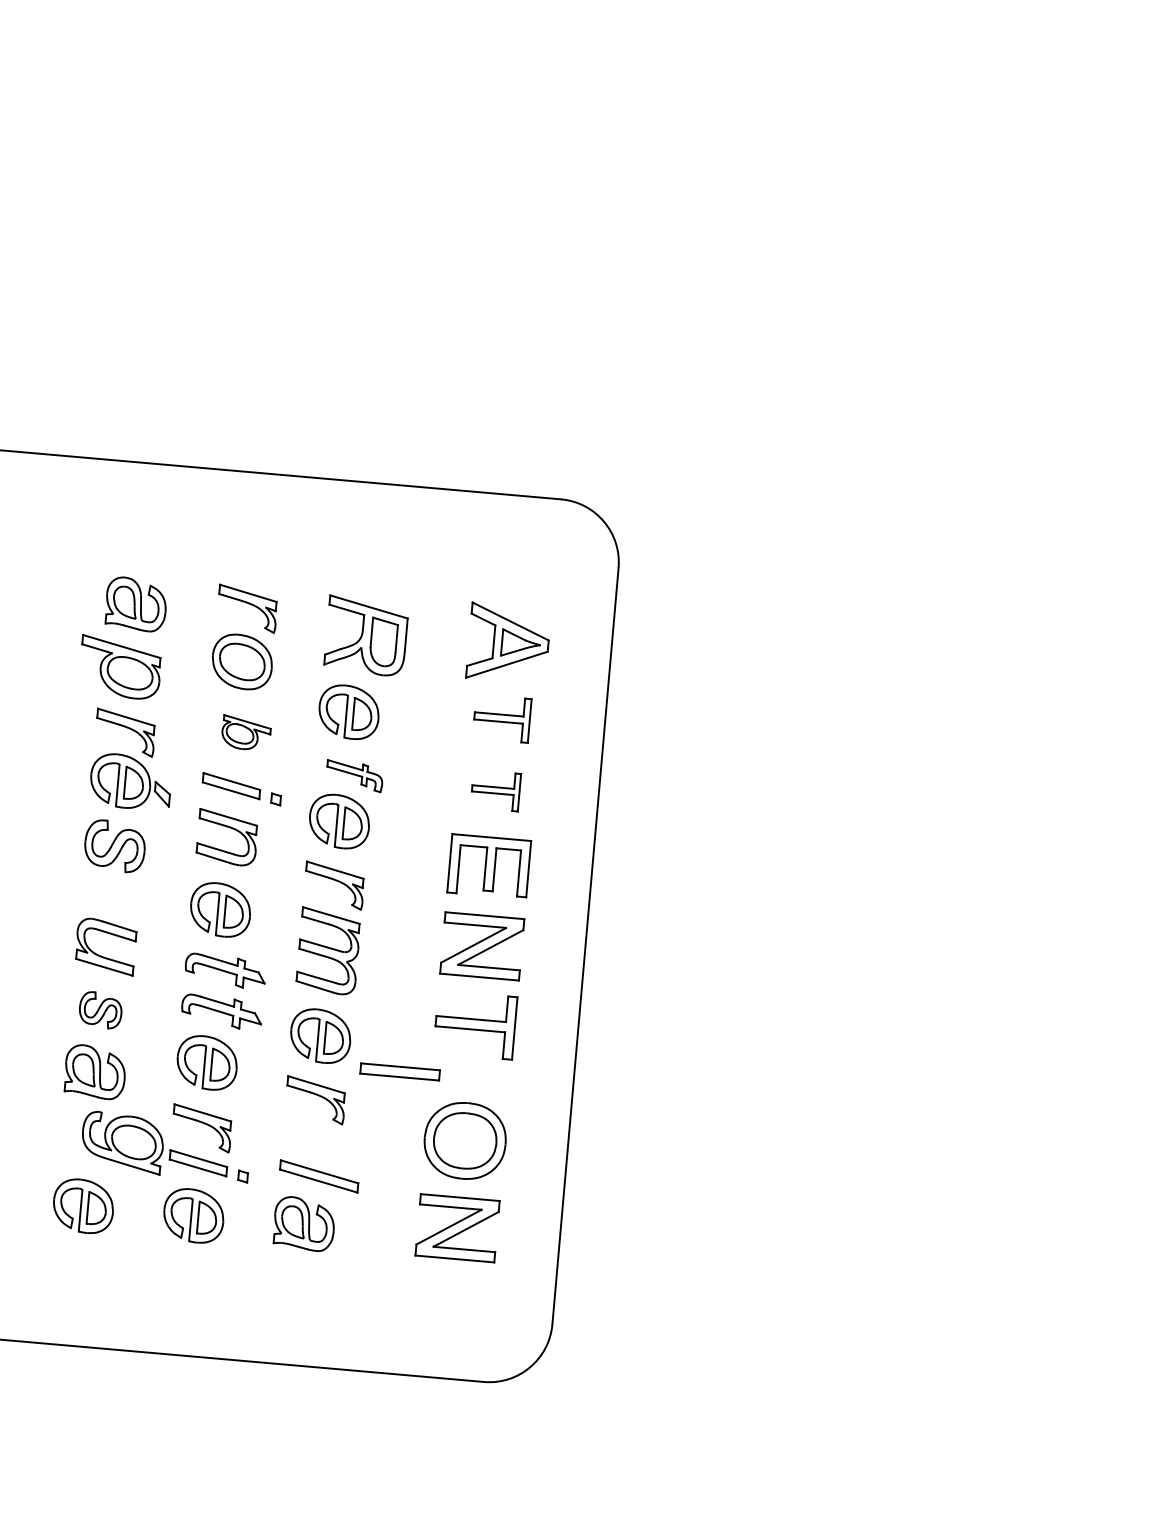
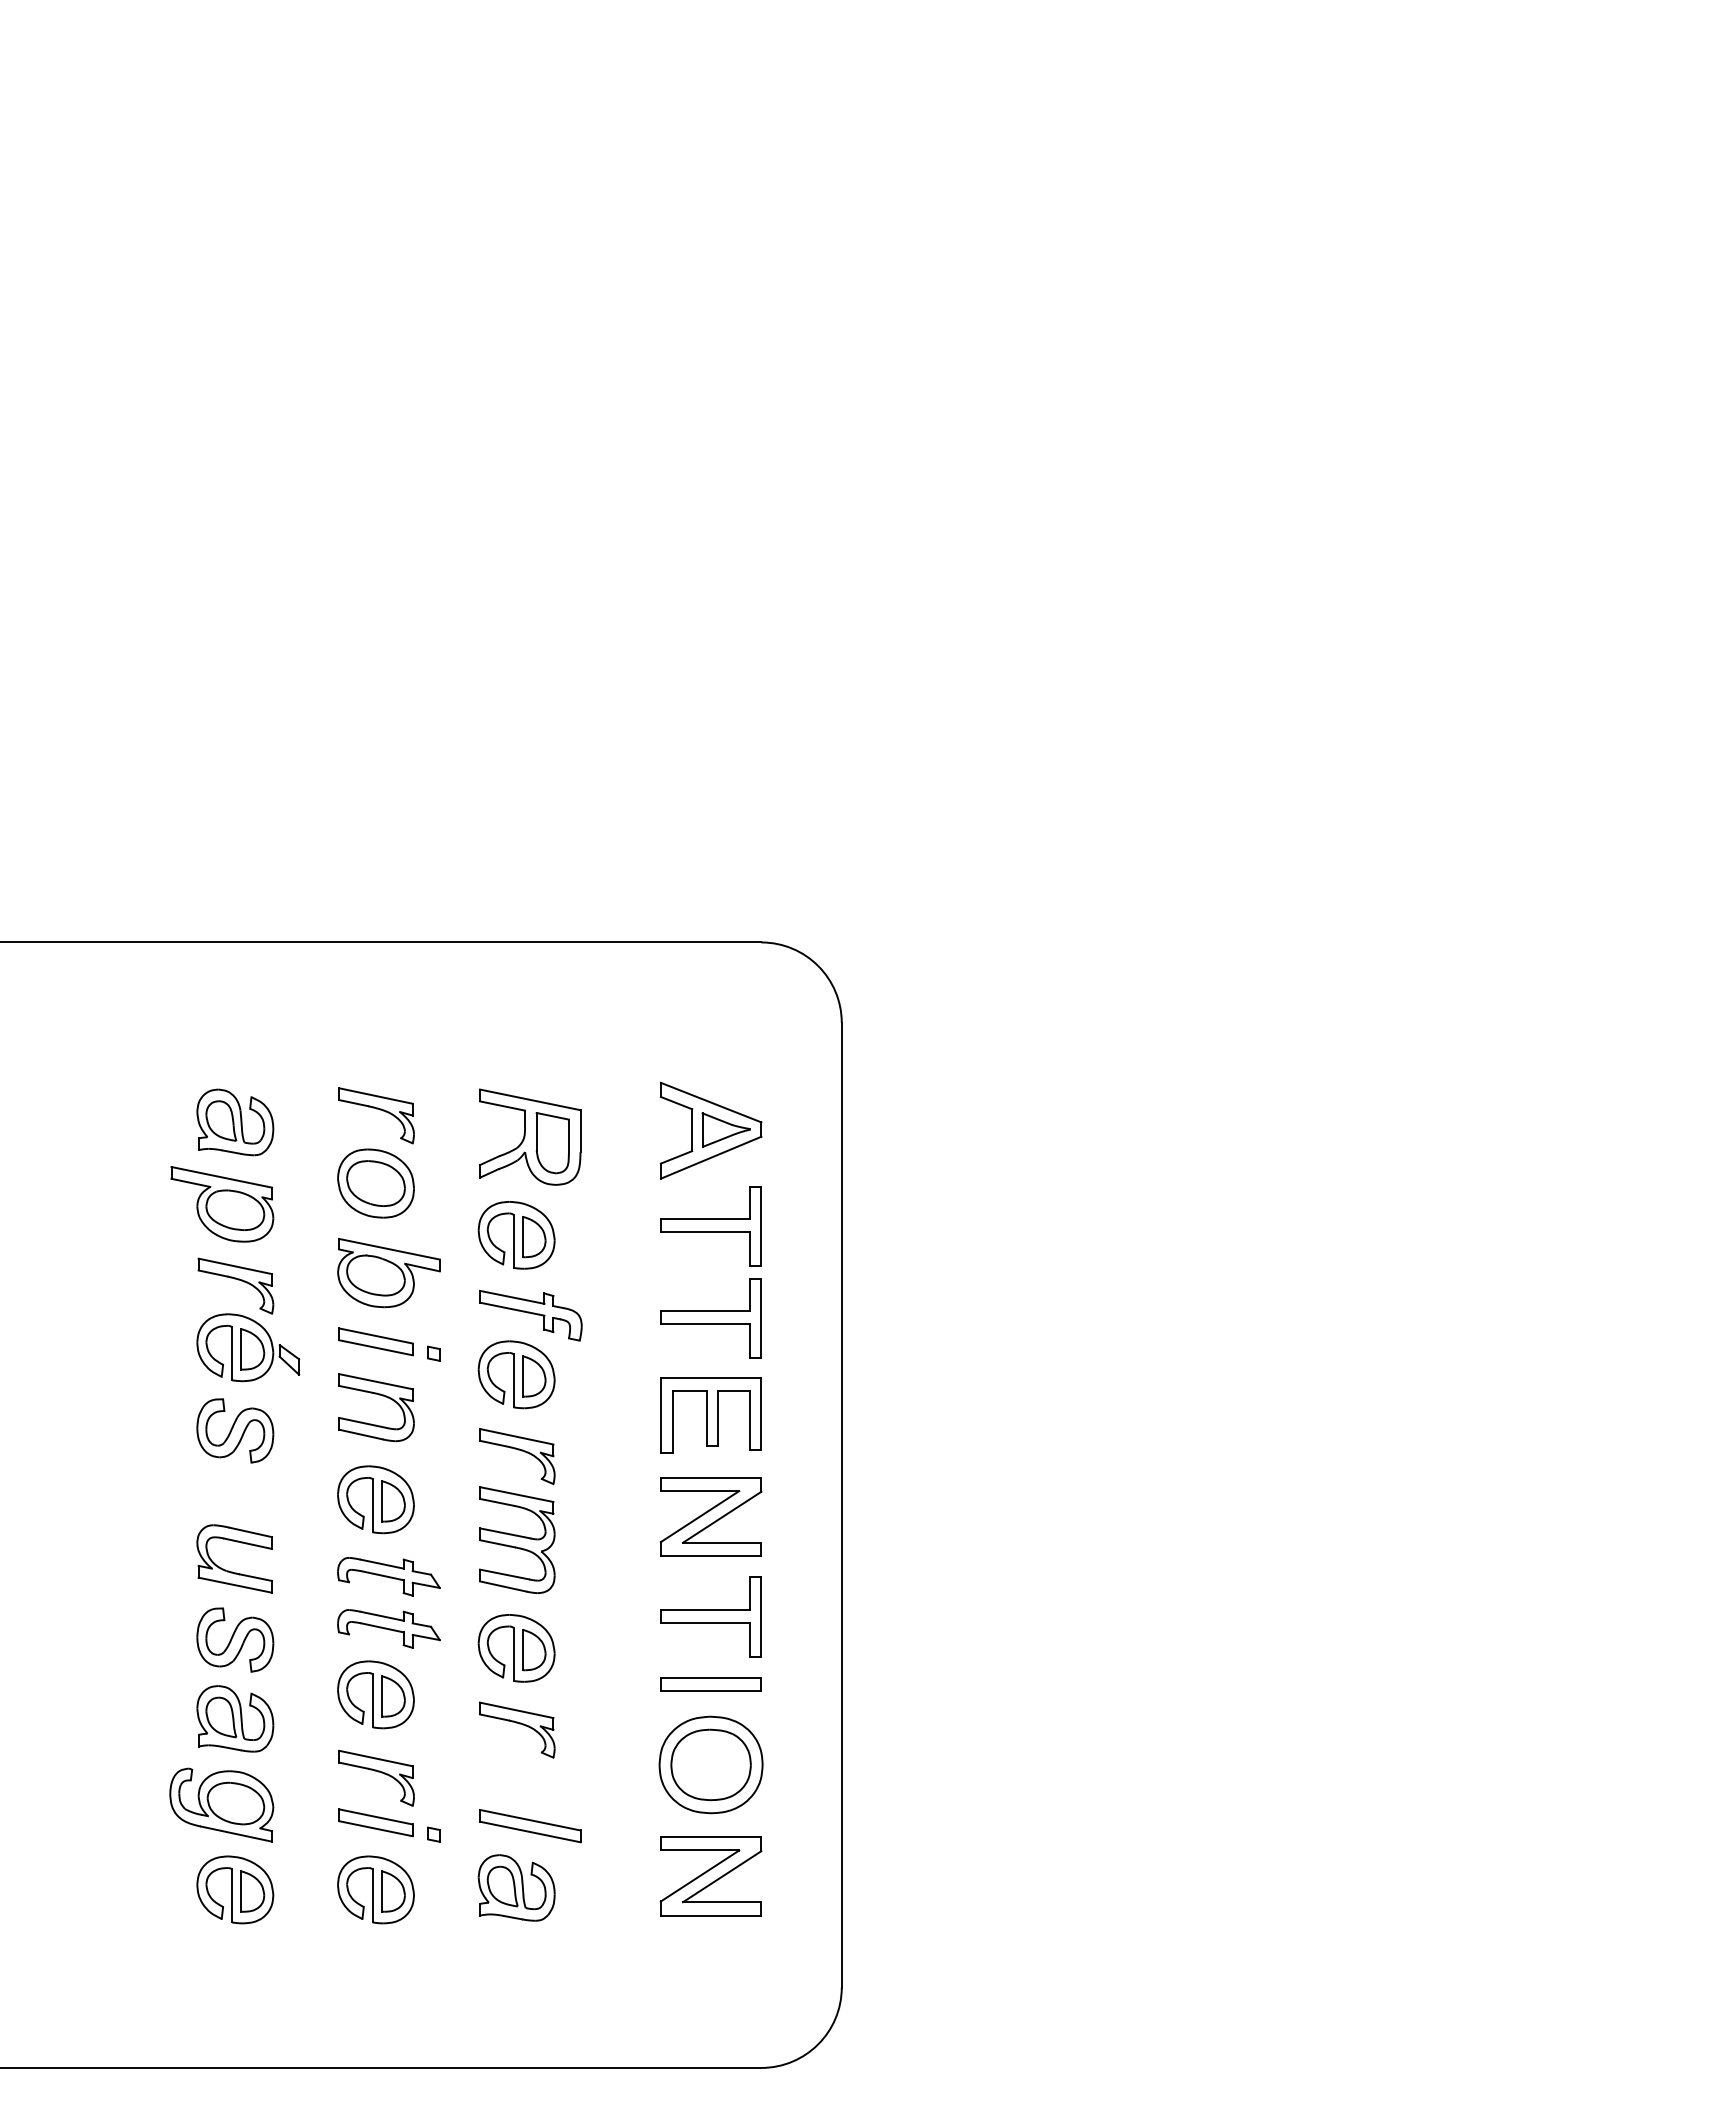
part: (501, 718) -> (710, 1226), size x1.43
part: (245, 733) -> (388, 1273), size x1.67
part: (354, 776) -> (530, 1315), size x1.43
part: (495, 790) -> (710, 1318), size x1.67
part: (100, 1009) -> (235, 1639), size x1.43
part: (399, 1071) -> (710, 1684), moved
part: (122, 1142) -> (221, 1804), moved

